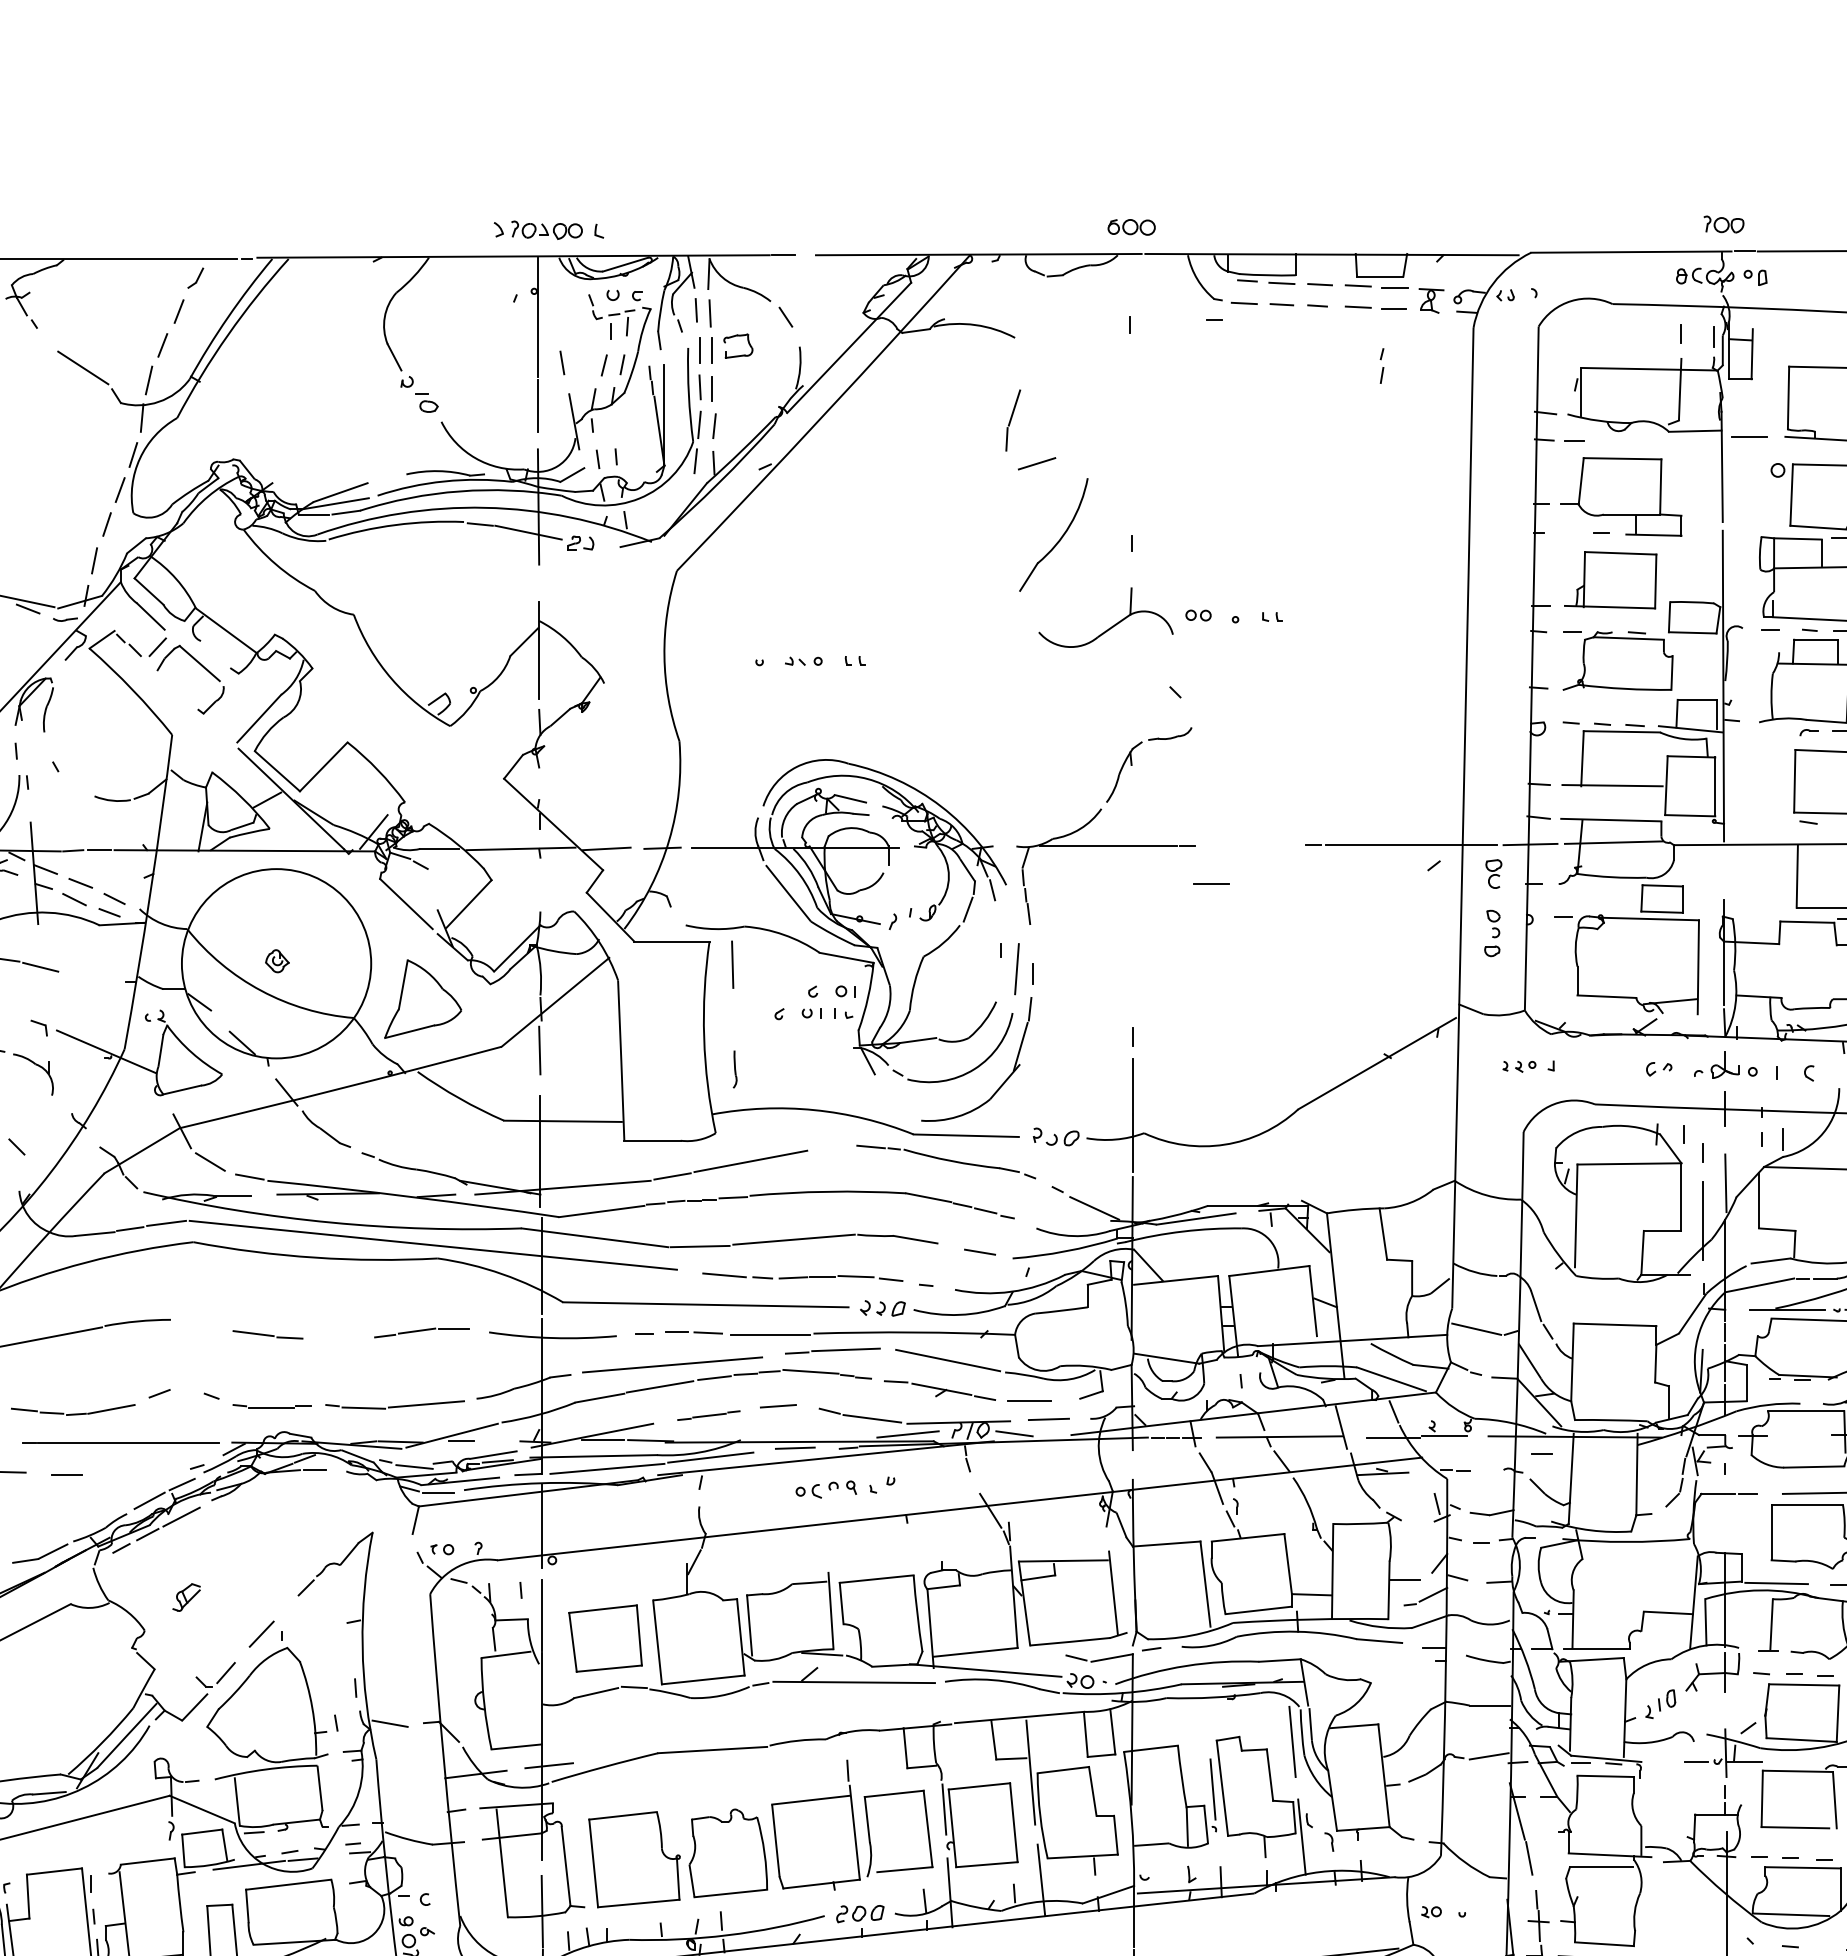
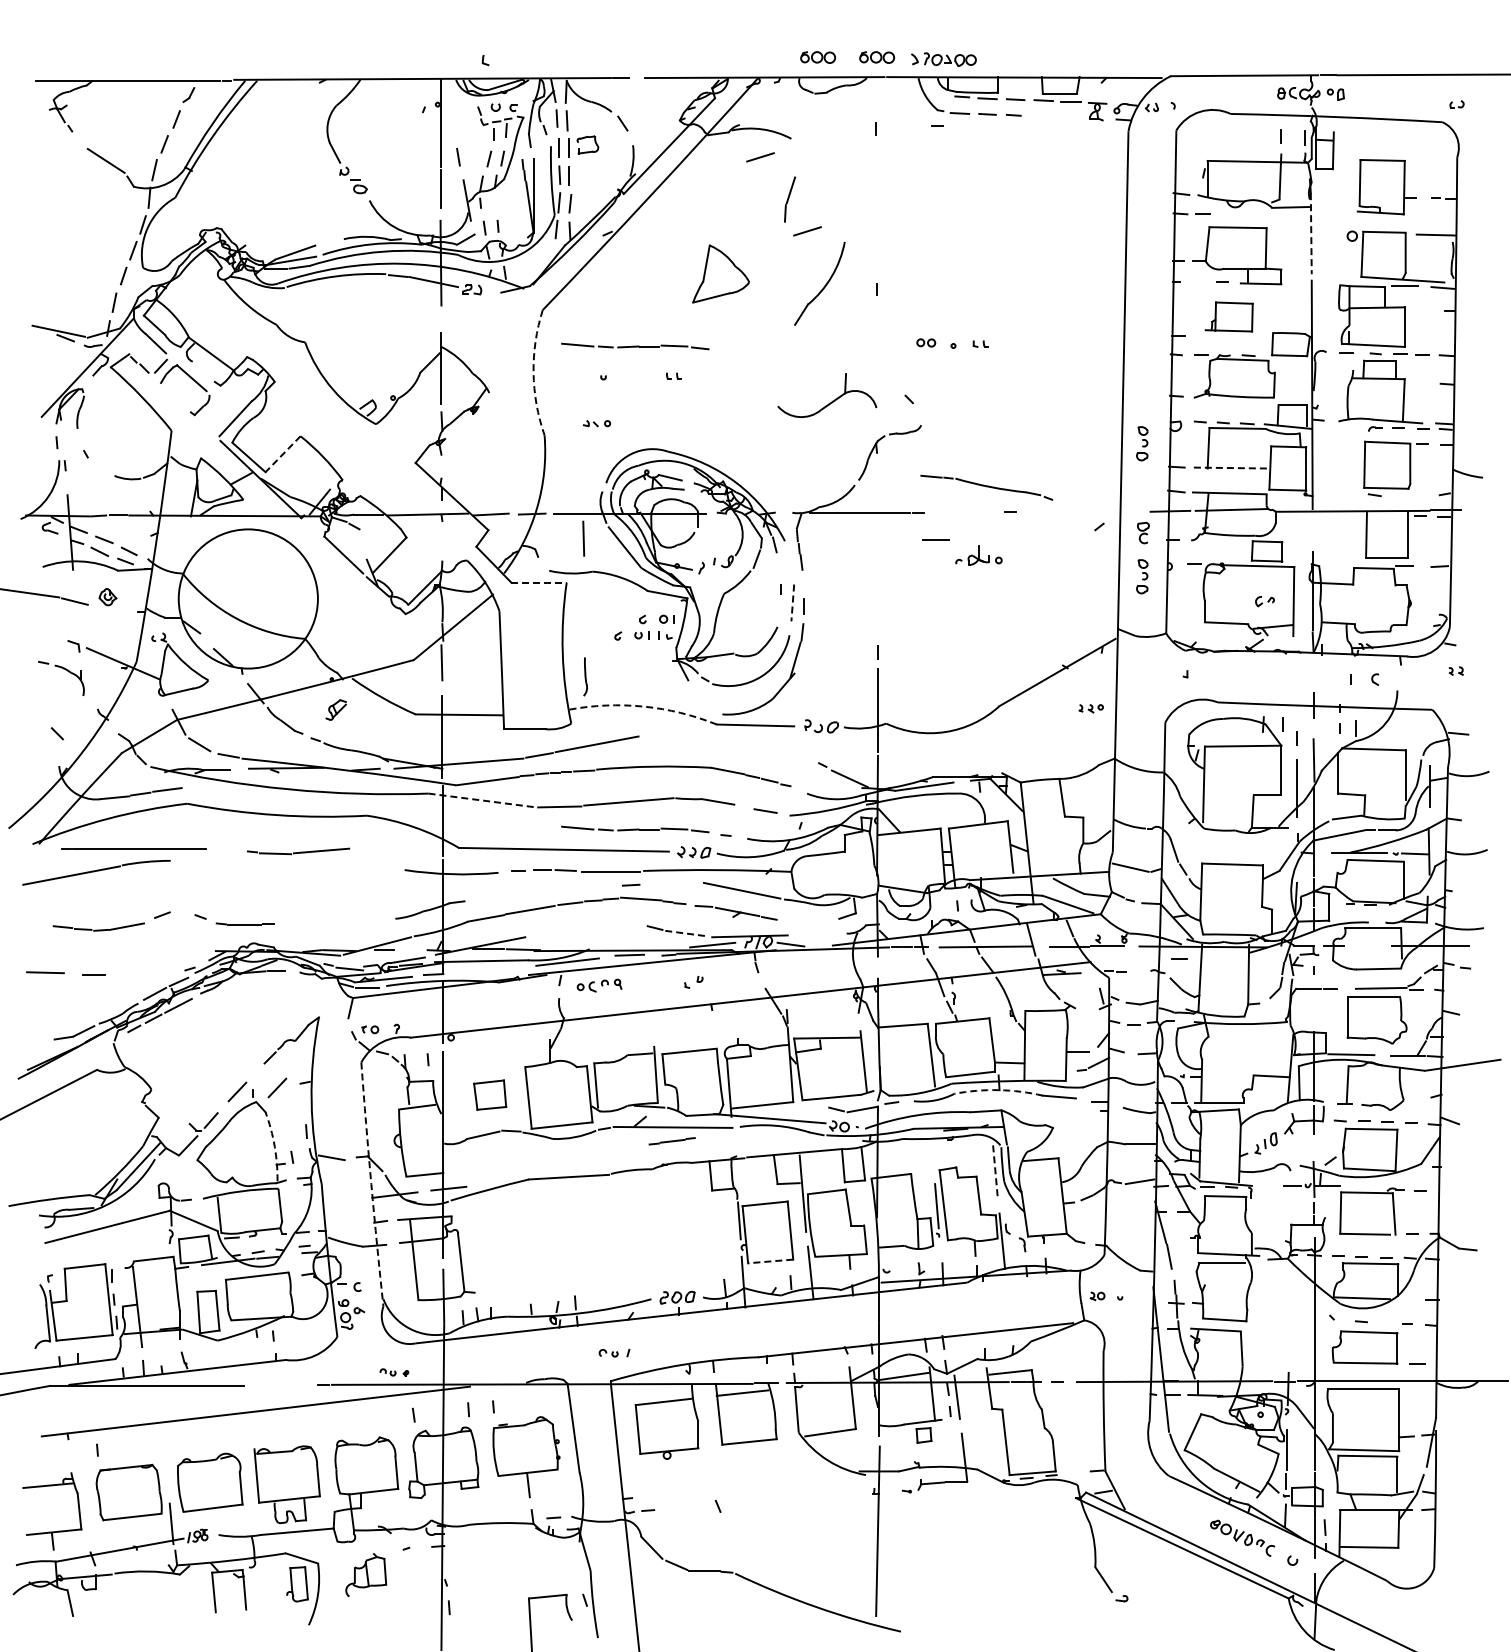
part: (1723, 224) -> (1312, 55), removed
part: (1050, 227) -> (817, 57), added
part: (537, 230) -> (943, 59), moved
part: (1375, 307) -> (1056, 116), removed
line: (973, 363) -> (760, 157), added
part: (1382, 366) -> (1061, 159), removed
line: (1748, 436) -> (1330, 211), removed
line: (1722, 466) -> (1311, 233), solid -> dashed
part: (1609, 579) -> (1228, 316), size x0.7
part: (803, 620) -> (635, 346), added
part: (1113, 624) -> (832, 400), moved
arc: (664, 655) -> (533, 372), solid -> dashed
part: (803, 661) -> (596, 423), moved
part: (1492, 752) -> (1142, 443), added
line: (323, 767) -> (282, 454), solid -> dashed
line: (1612, 786) -> (1230, 468), solid -> dashed
line: (1411, 844) -> (1082, 511), removed
line: (672, 941) -> (539, 582), solid -> dashed
part: (276, 961) -> (107, 597), moved
line: (732, 964) -> (583, 538), moved
line: (1016, 969) -> (792, 603), solid -> dashed
part: (422, 998) -> (720, 273), moved
part: (1725, 1065) -> (978, 555), moved
part: (1518, 1066) -> (1090, 708), moved
part: (735, 1069) -> (585, 676), size x1.4
part: (1658, 1069) -> (1264, 601), moved
arc: (813, 1109) -> (643, 706), solid -> dashed
part: (945, 1161) -> (986, 487), moved
line: (595, 1237) -> (482, 800), solid -> dashed
line: (433, 1245) -> (363, 806), removed
part: (420, 1332) -> (354, 870), removed
line: (267, 1334) -> (241, 871), removed
line: (845, 1349) -> (666, 882), removed
line: (672, 1364) -> (539, 893), removed
line: (1028, 1400) -> (801, 920), removed
part: (395, 1405) -> (298, 851), moved
line: (778, 1406) -> (617, 924), removed
line: (707, 1415) -> (671, 1141), moved
line: (872, 1418) -> (686, 933), solid -> dashed
line: (1047, 1418) -> (815, 933), removed
line: (120, 1441) -> (133, 848), moved
line: (607, 1468) -> (491, 970), removed
part: (826, 1489) -> (599, 985), moved
part: (185, 1596) -> (335, 709), moved
line: (316, 1628) -> (277, 1087), added
arc: (1296, 1632) -> (998, 1090), solid -> dashed
part: (604, 1637) -> (489, 1094), size x0.6
arc: (312, 1708) -> (274, 1146), solid -> dashed
line: (1292, 1742) -> (995, 1171), solid -> dashed
arc: (444, 1760) -> (371, 1184), solid -> dashed
part: (760, 1833) -> (604, 1238), removed
line: (986, 1864) -> (770, 1261), solid -> dashed

